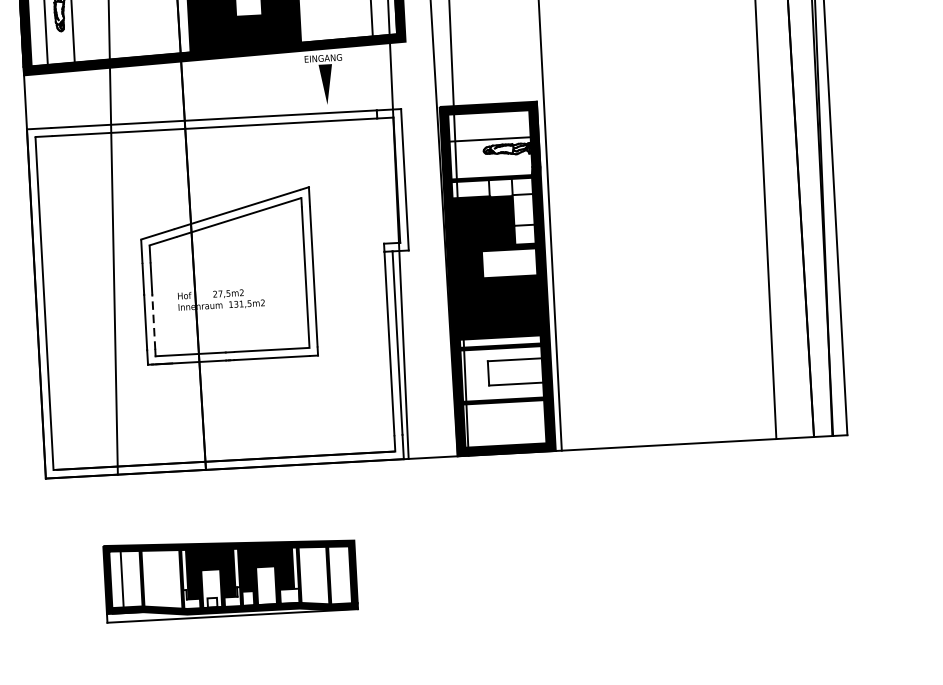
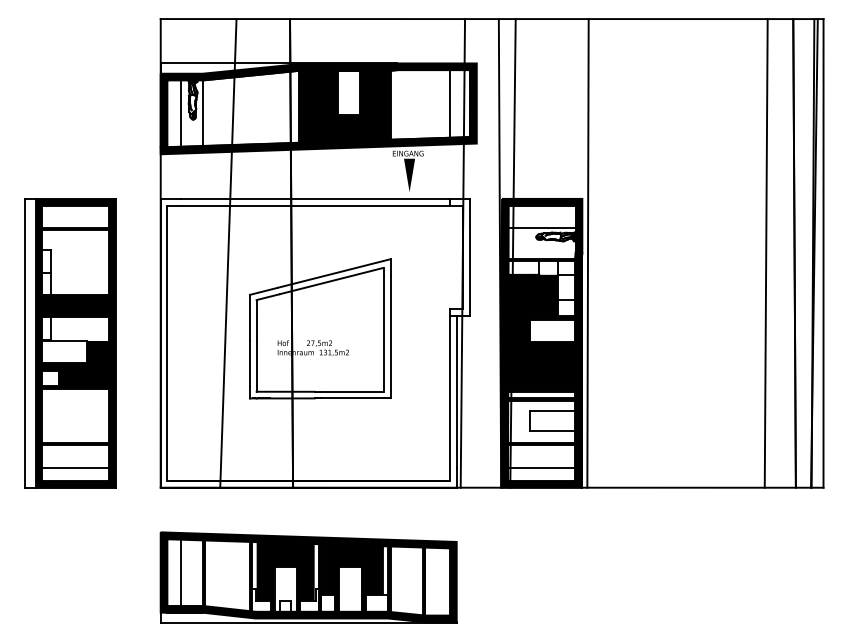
line: (153, 322) -> (256, 363), dashed -> solid
line: (505, 429) -> (541, 467), added
part: (230, 577) -> (308, 577), size x1.43

